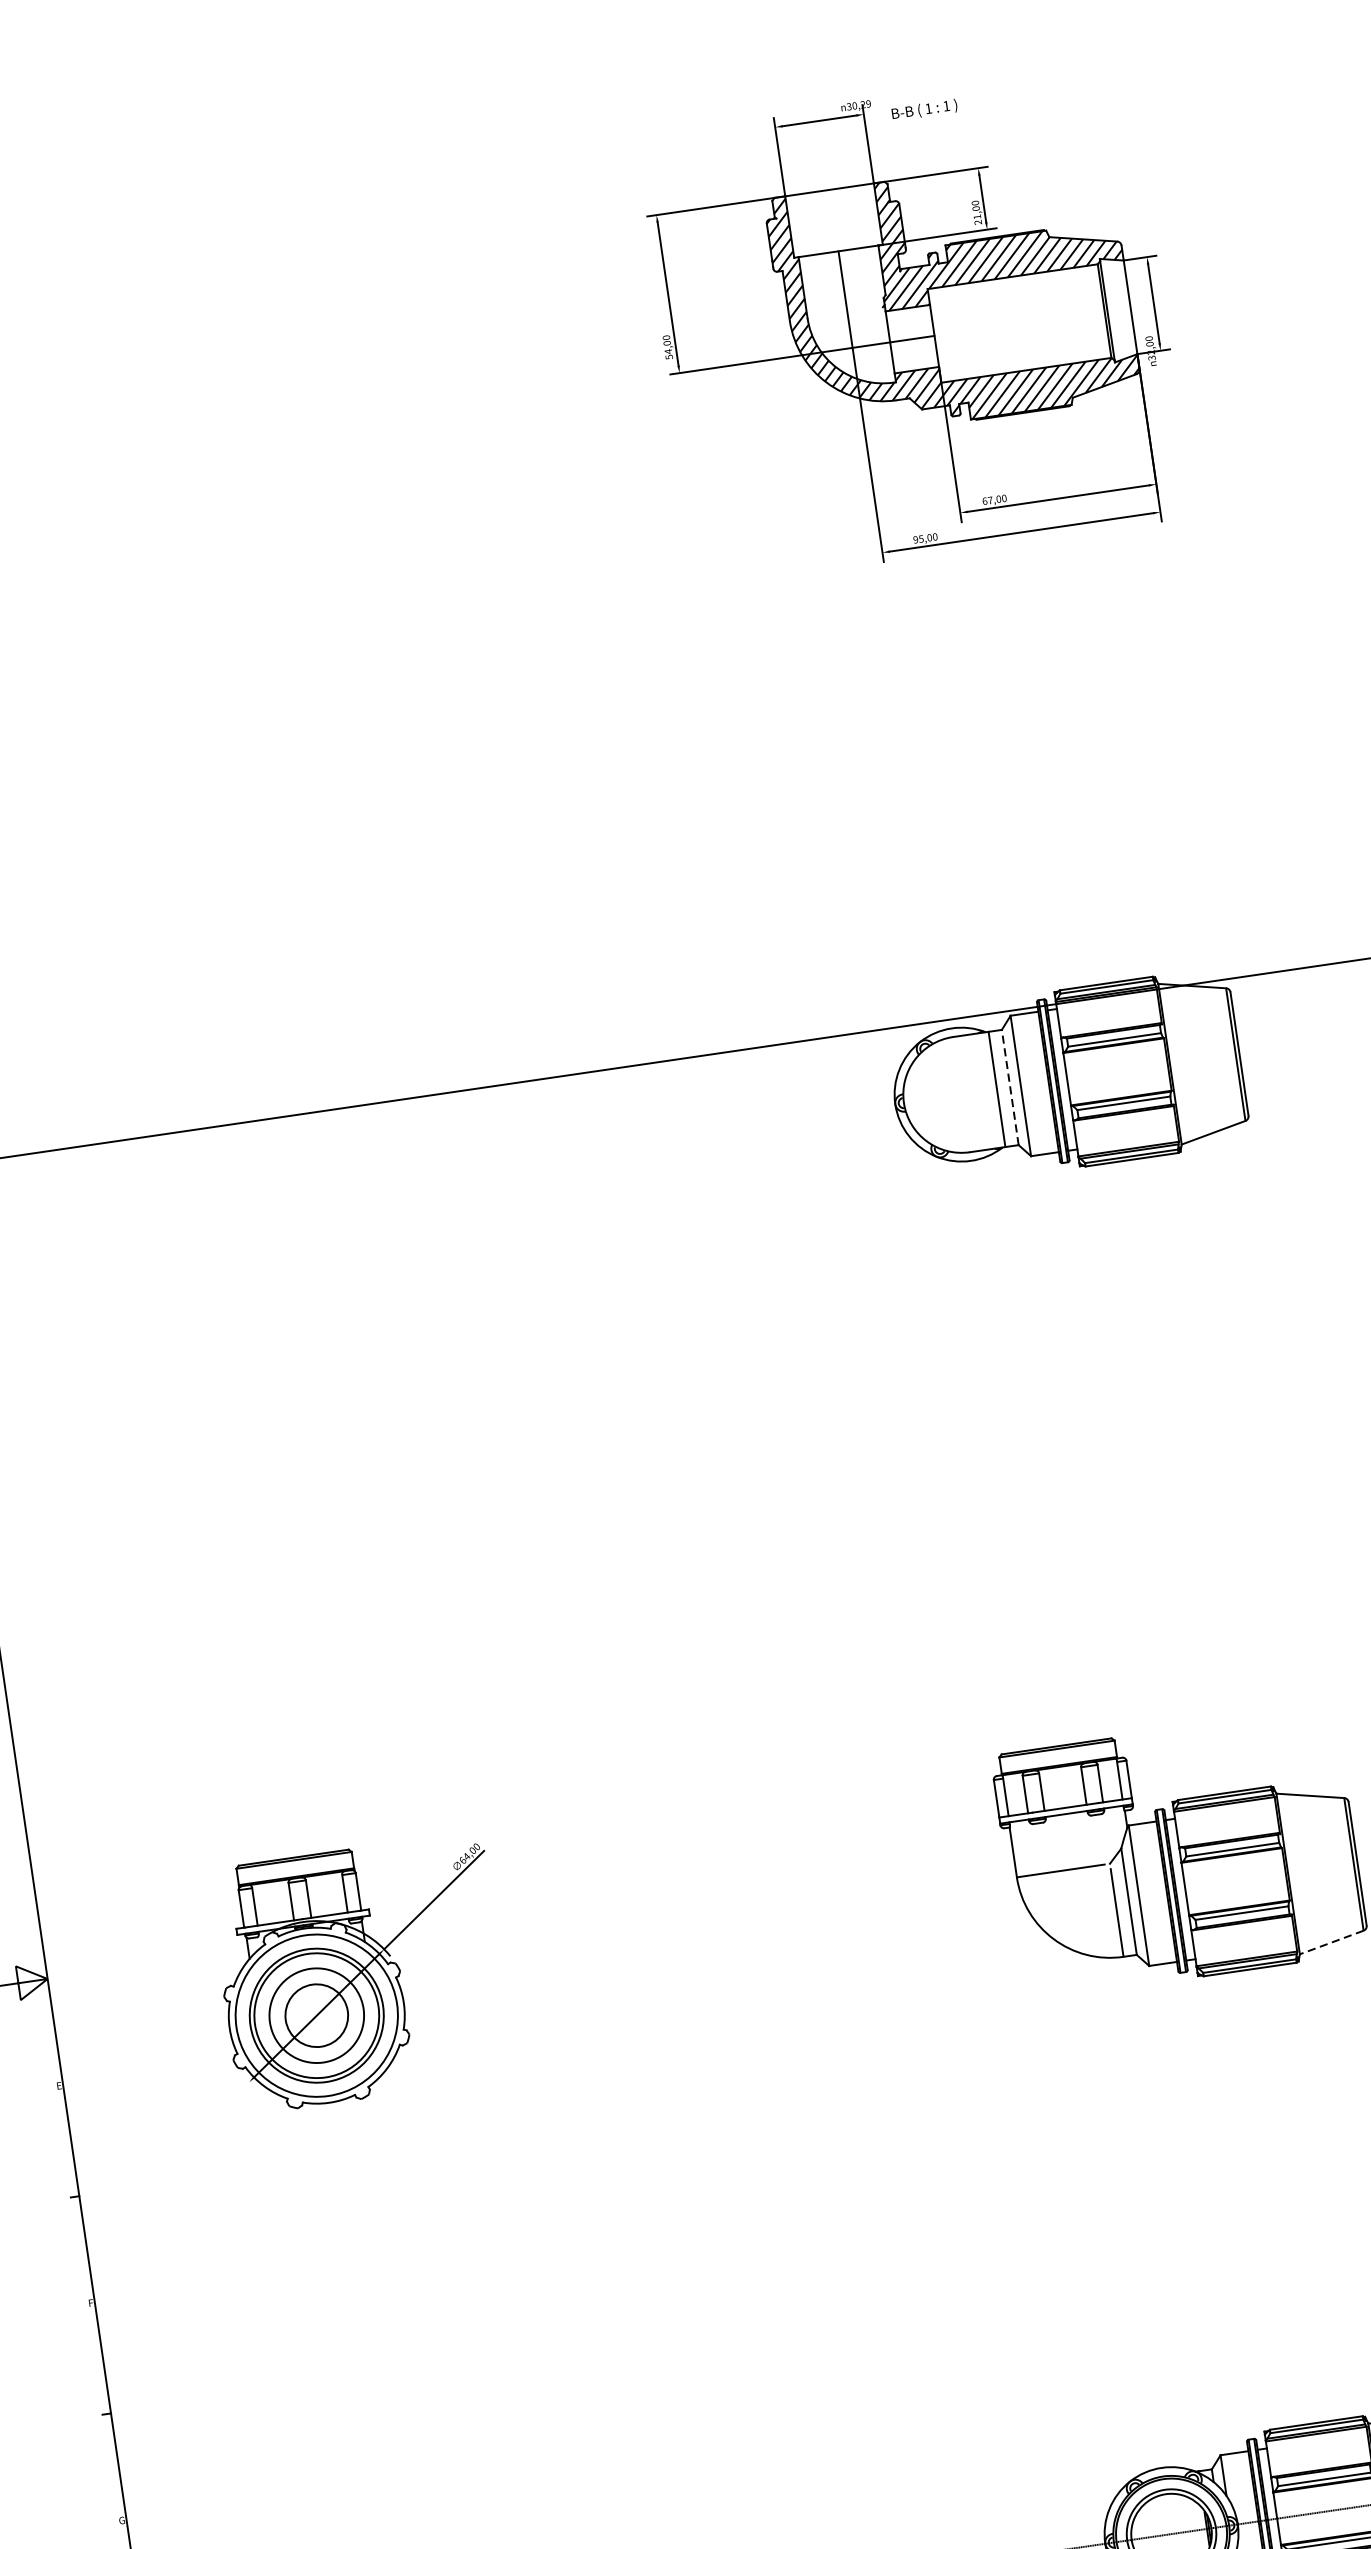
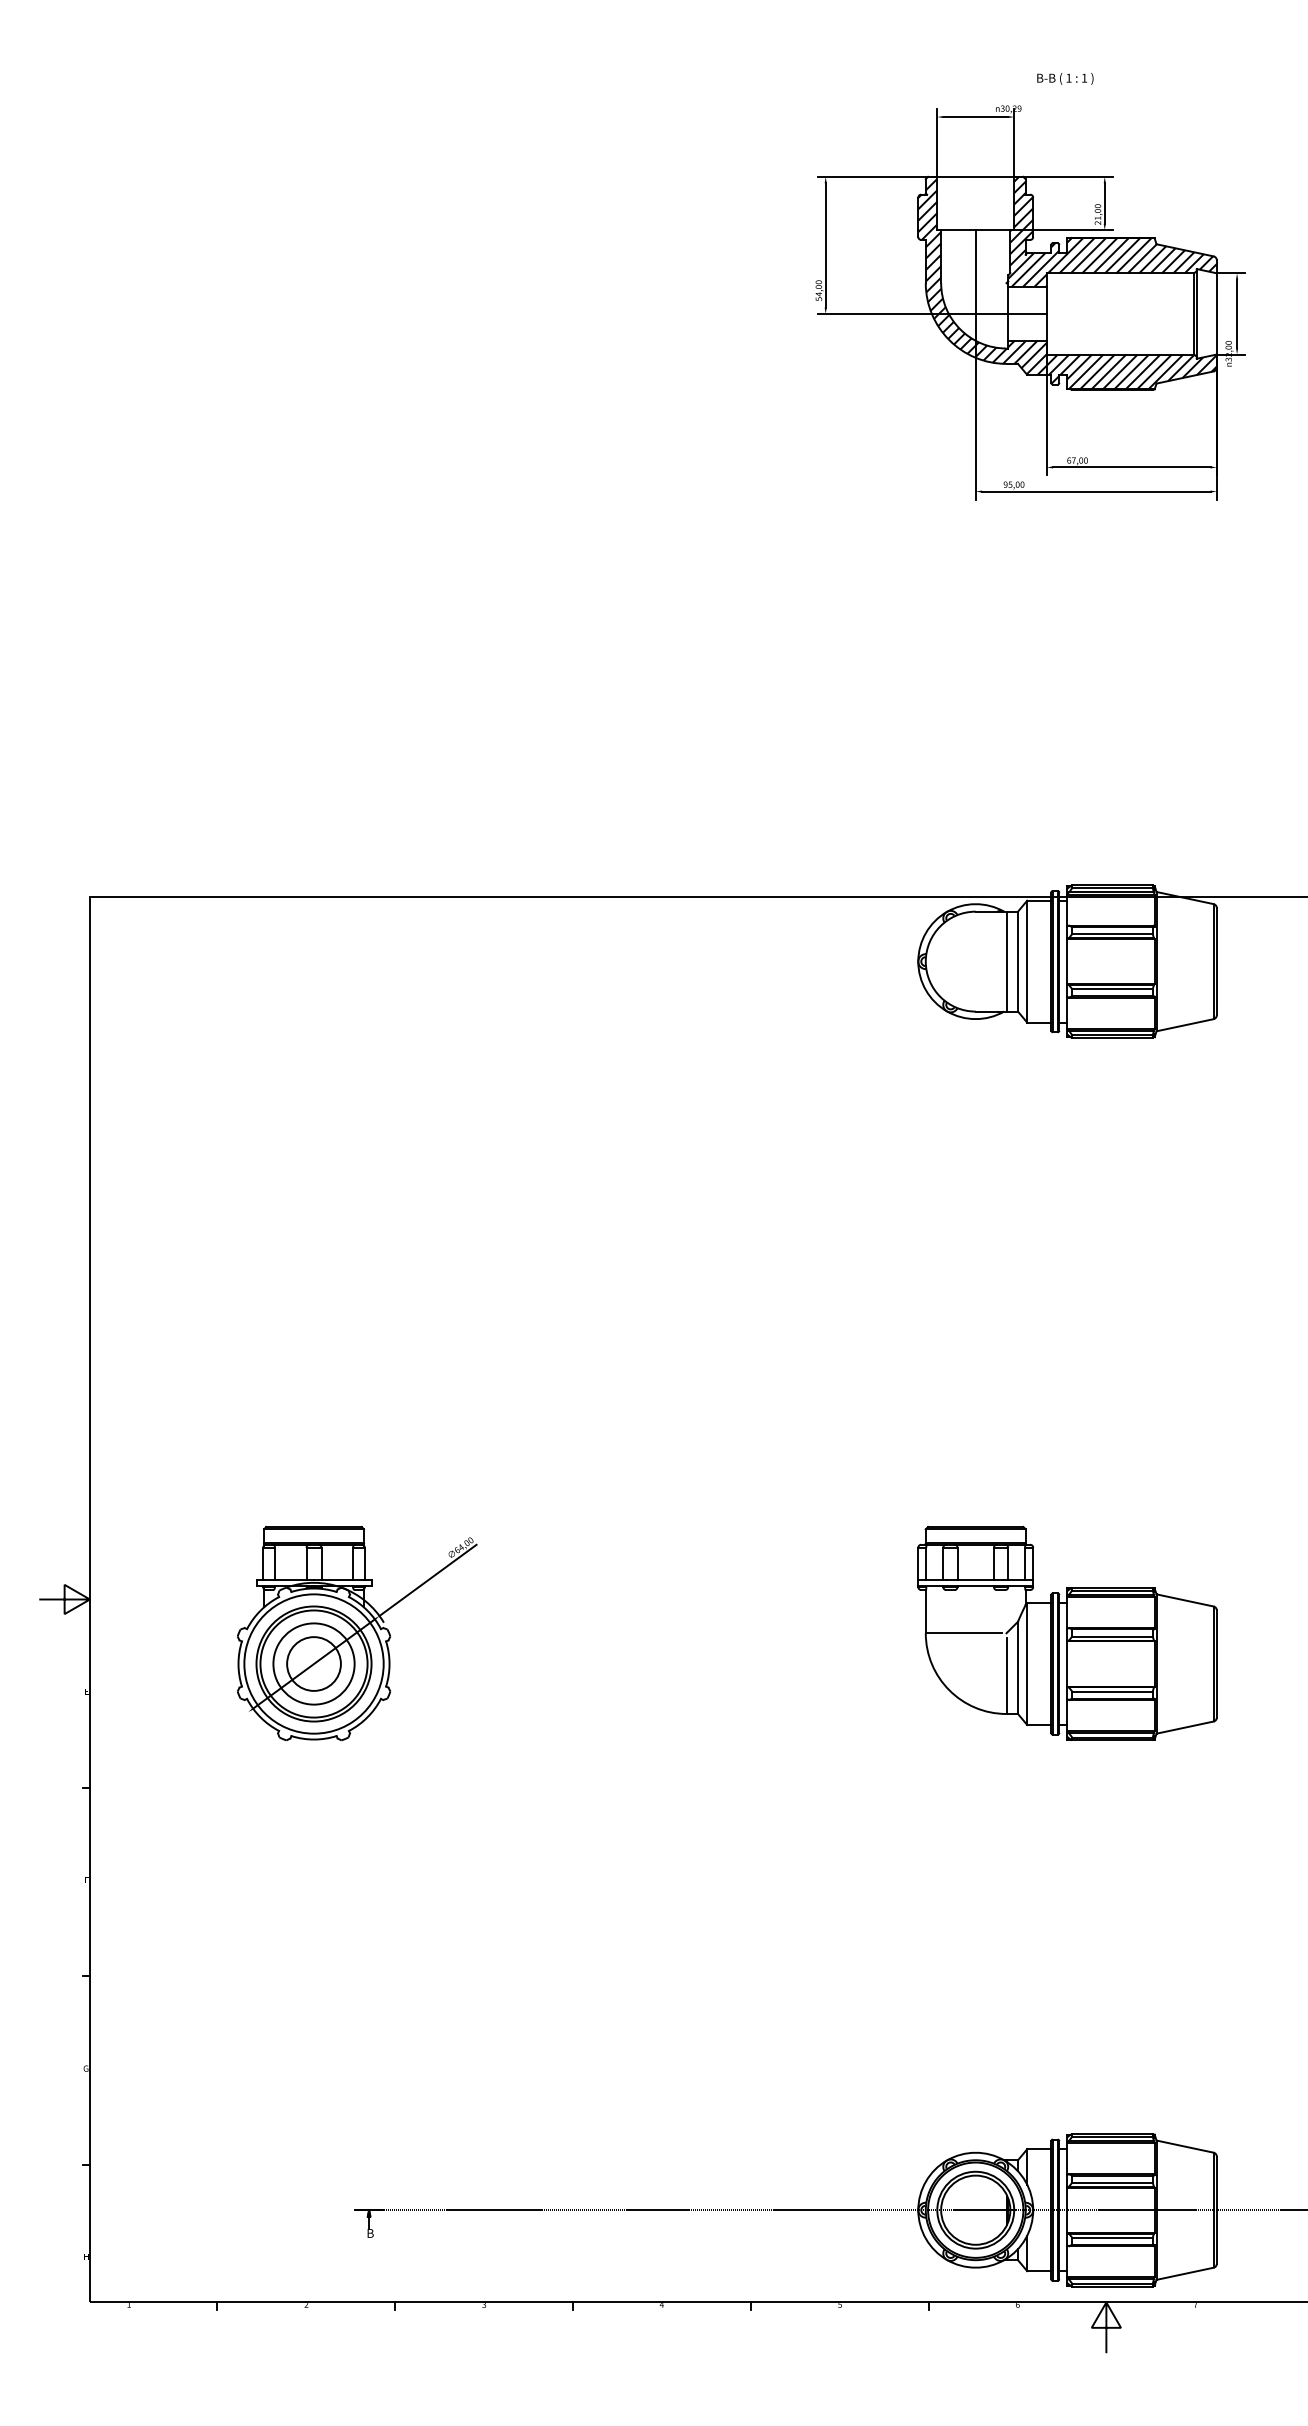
text: (924, 109) -> (1065, 78), moved
line: (1010, 1087) -> (1018, 961), dashed -> solid
line: (1331, 1942) -> (1184, 1727), dashed -> solid

